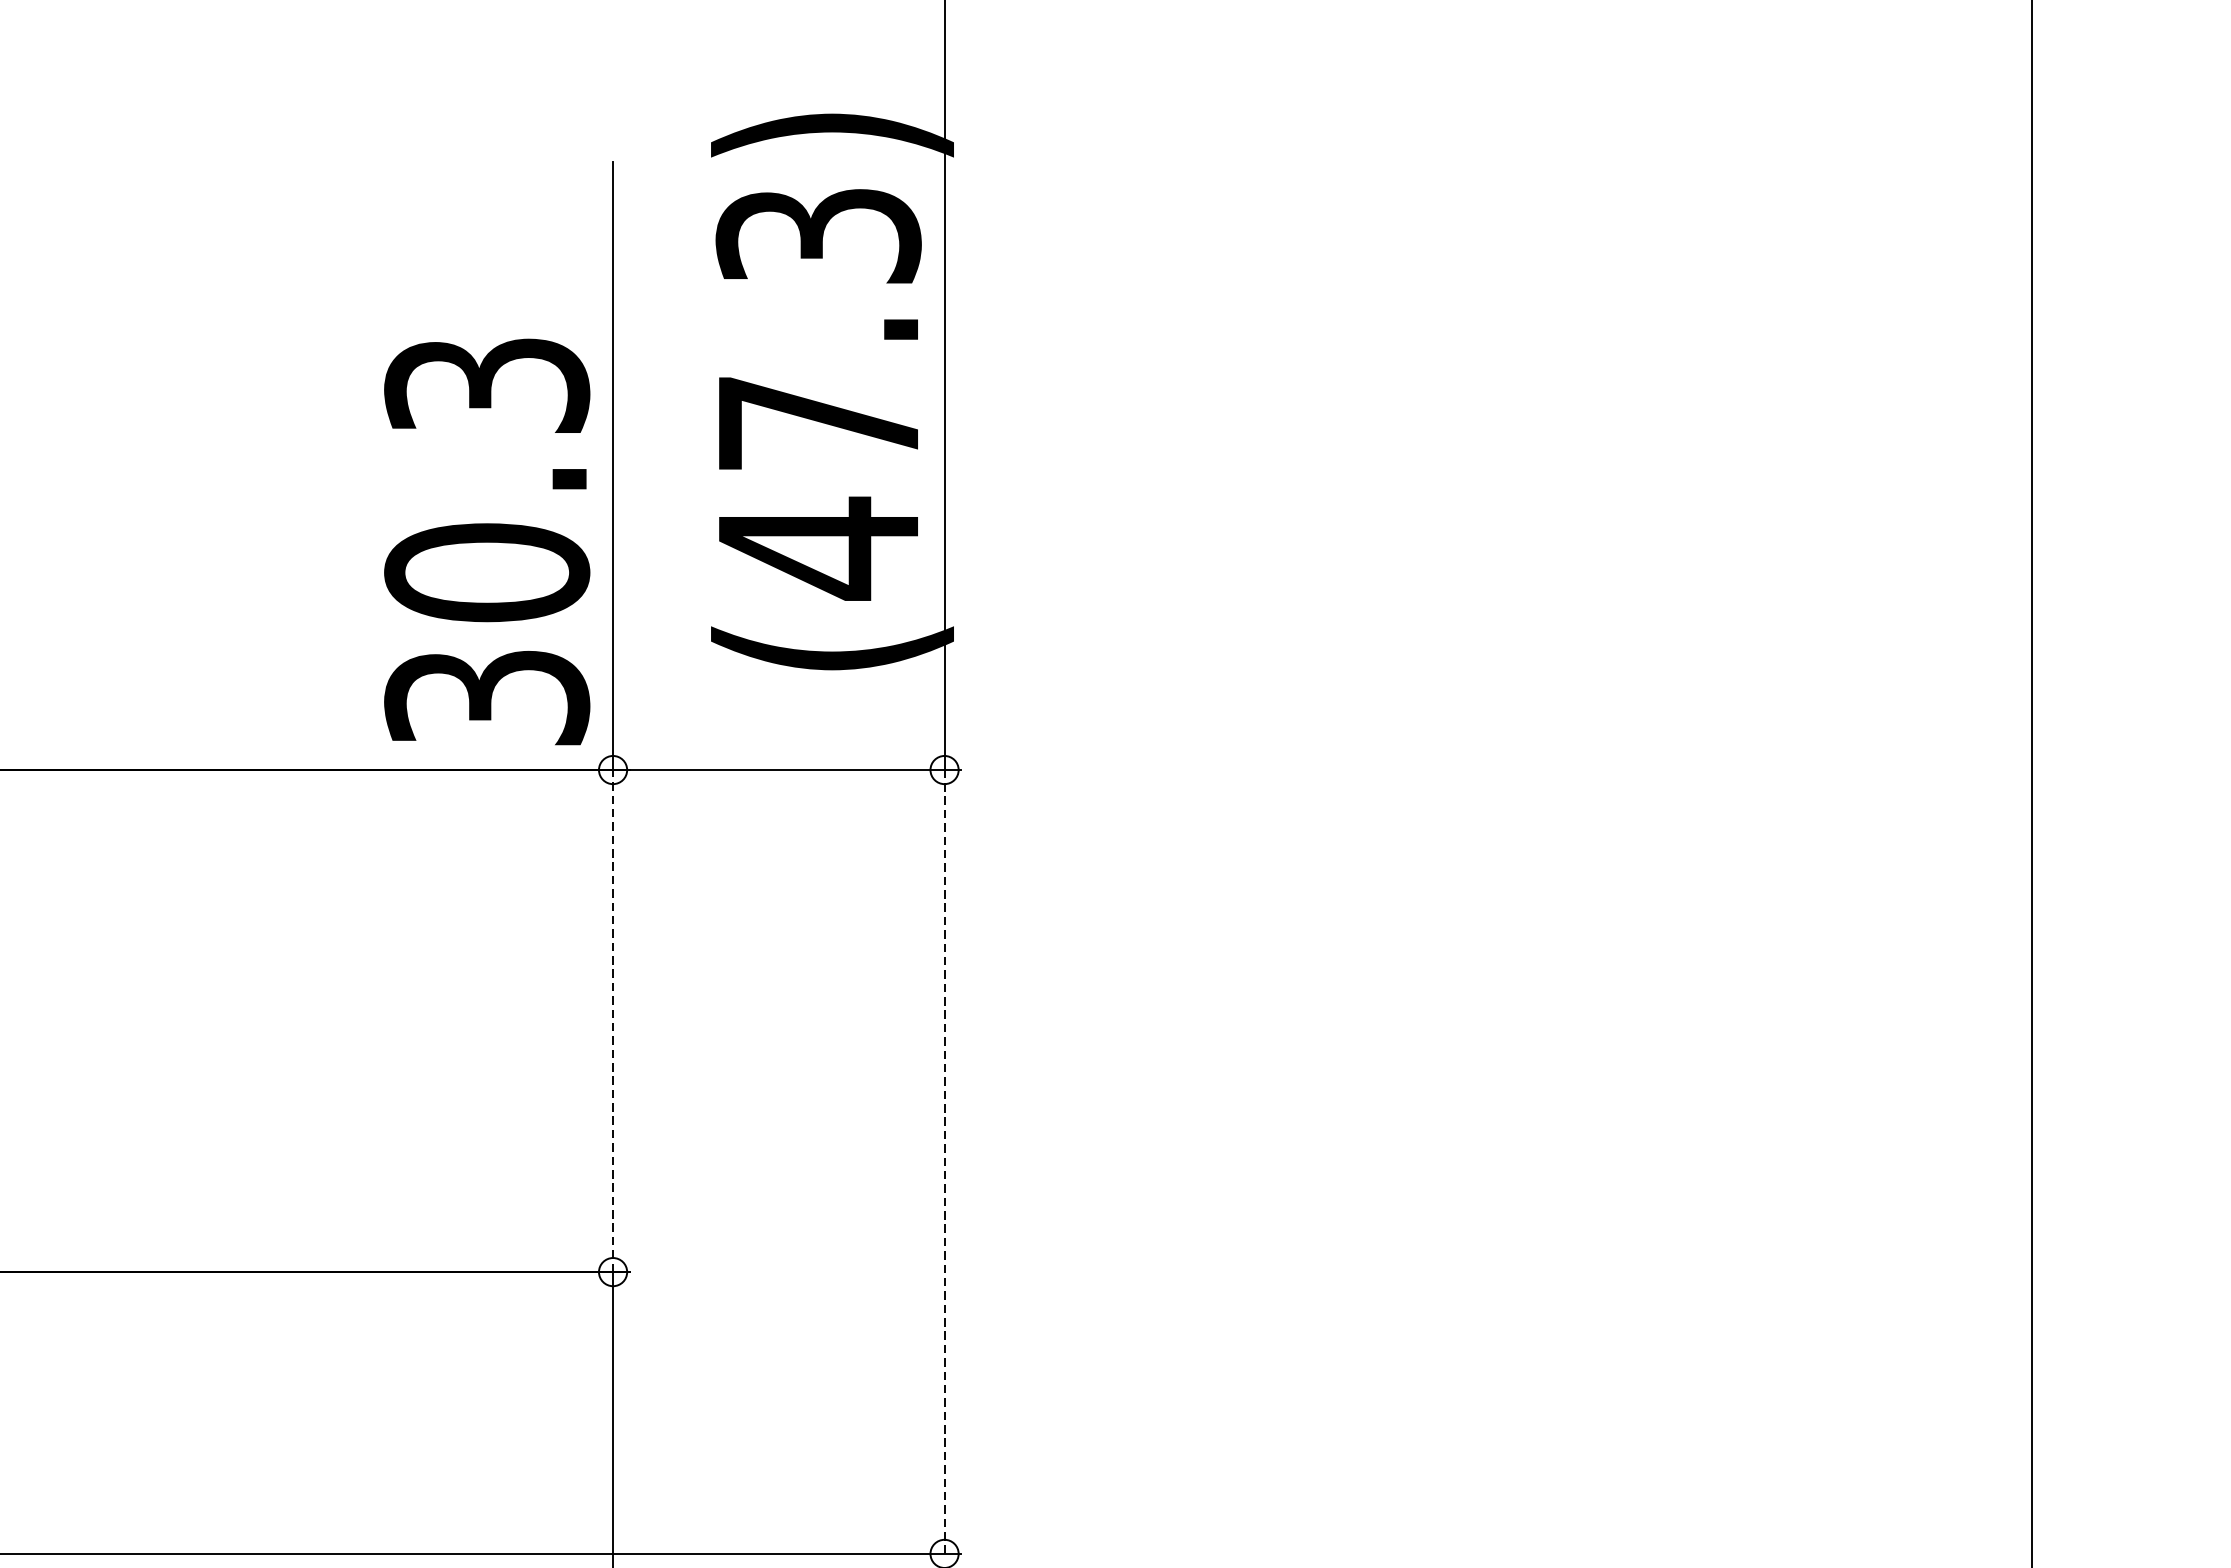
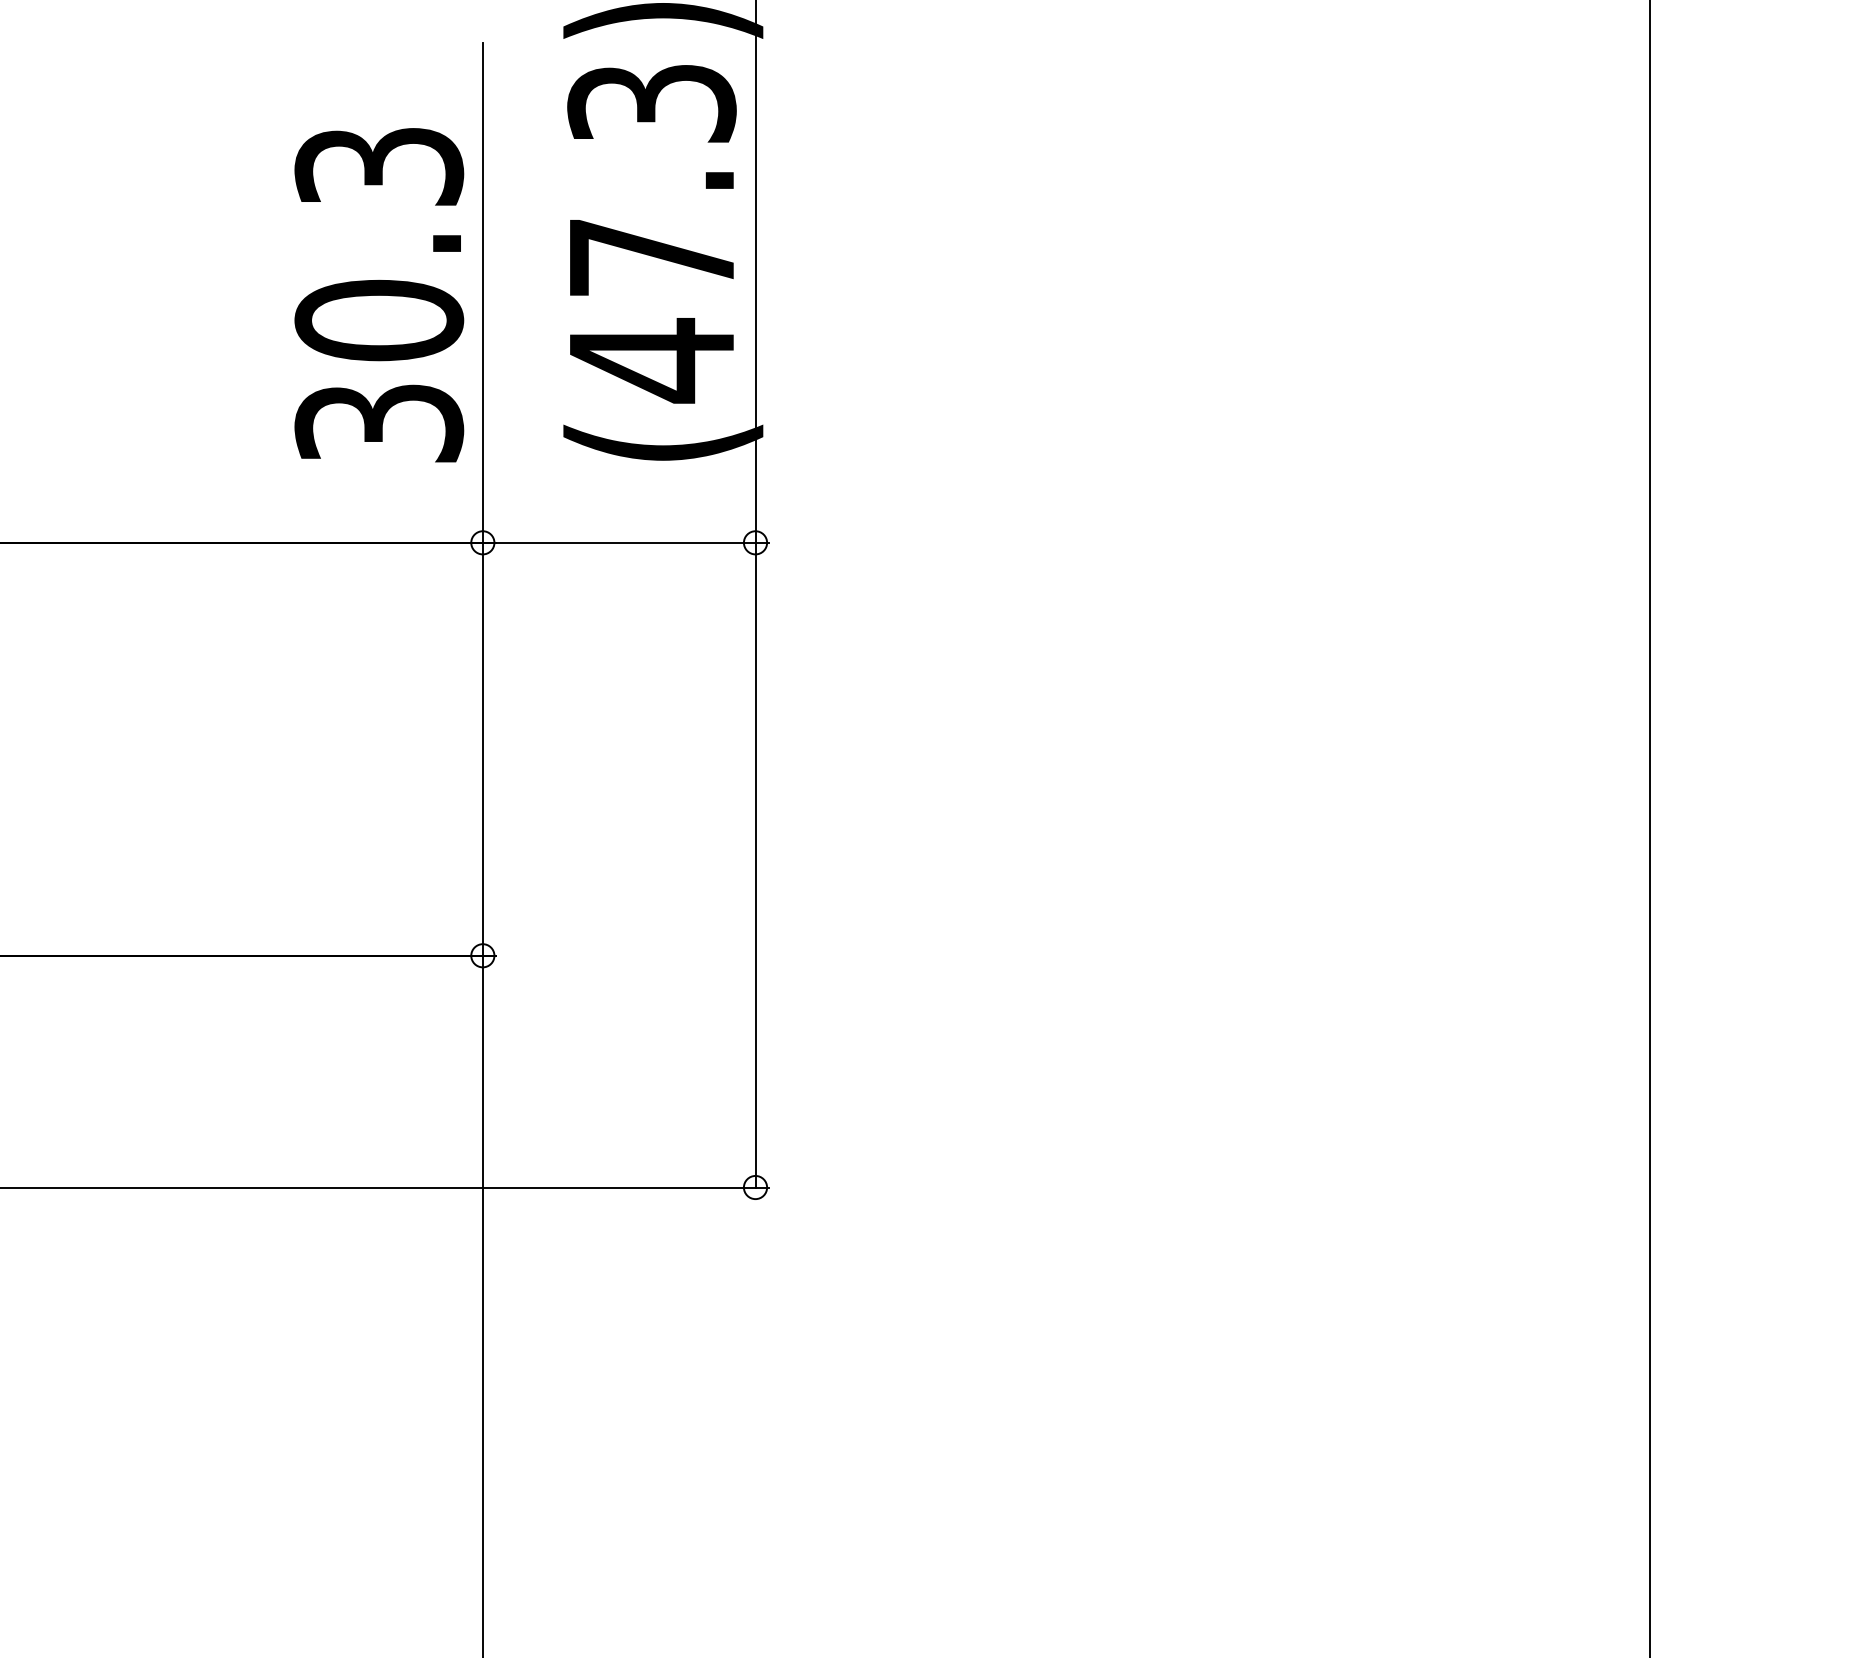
text: (487, 542) -> (379, 295), moved
line: (612, 1020) -> (482, 748), dashed -> solid
line: (944, 1161) -> (755, 864), dashed -> solid

